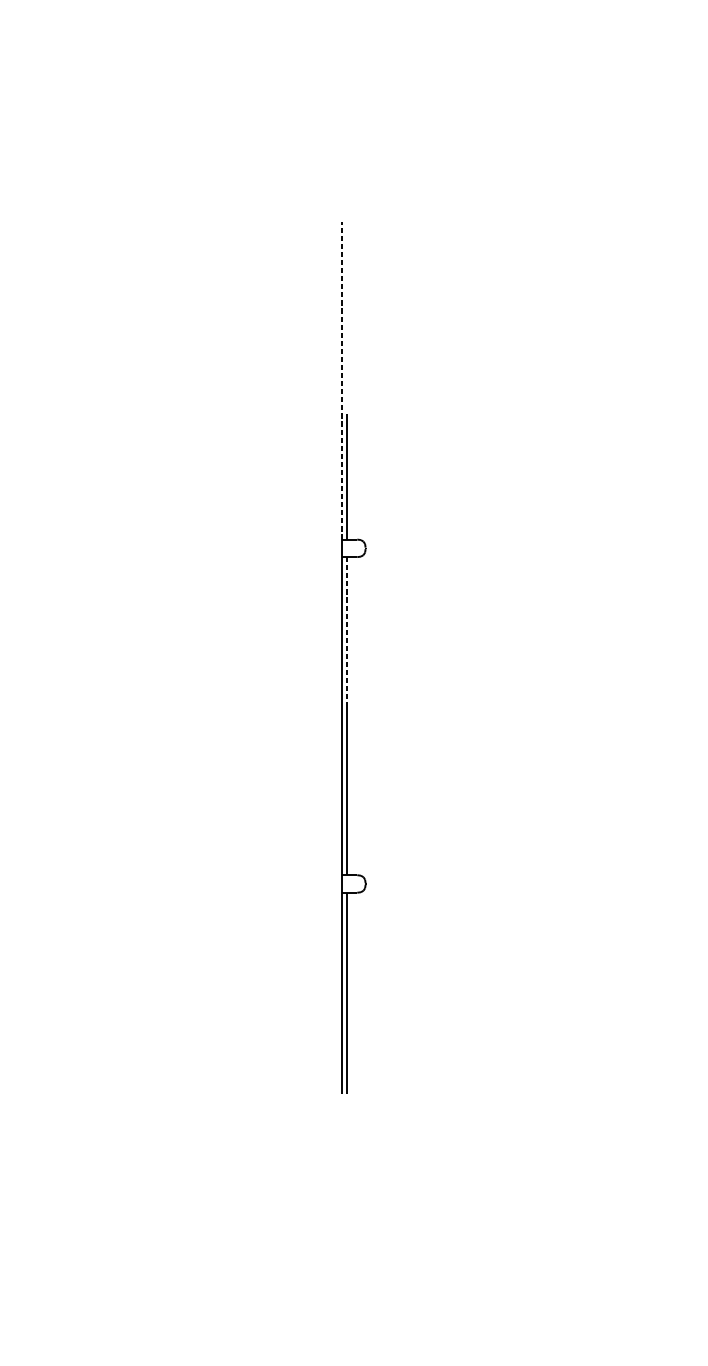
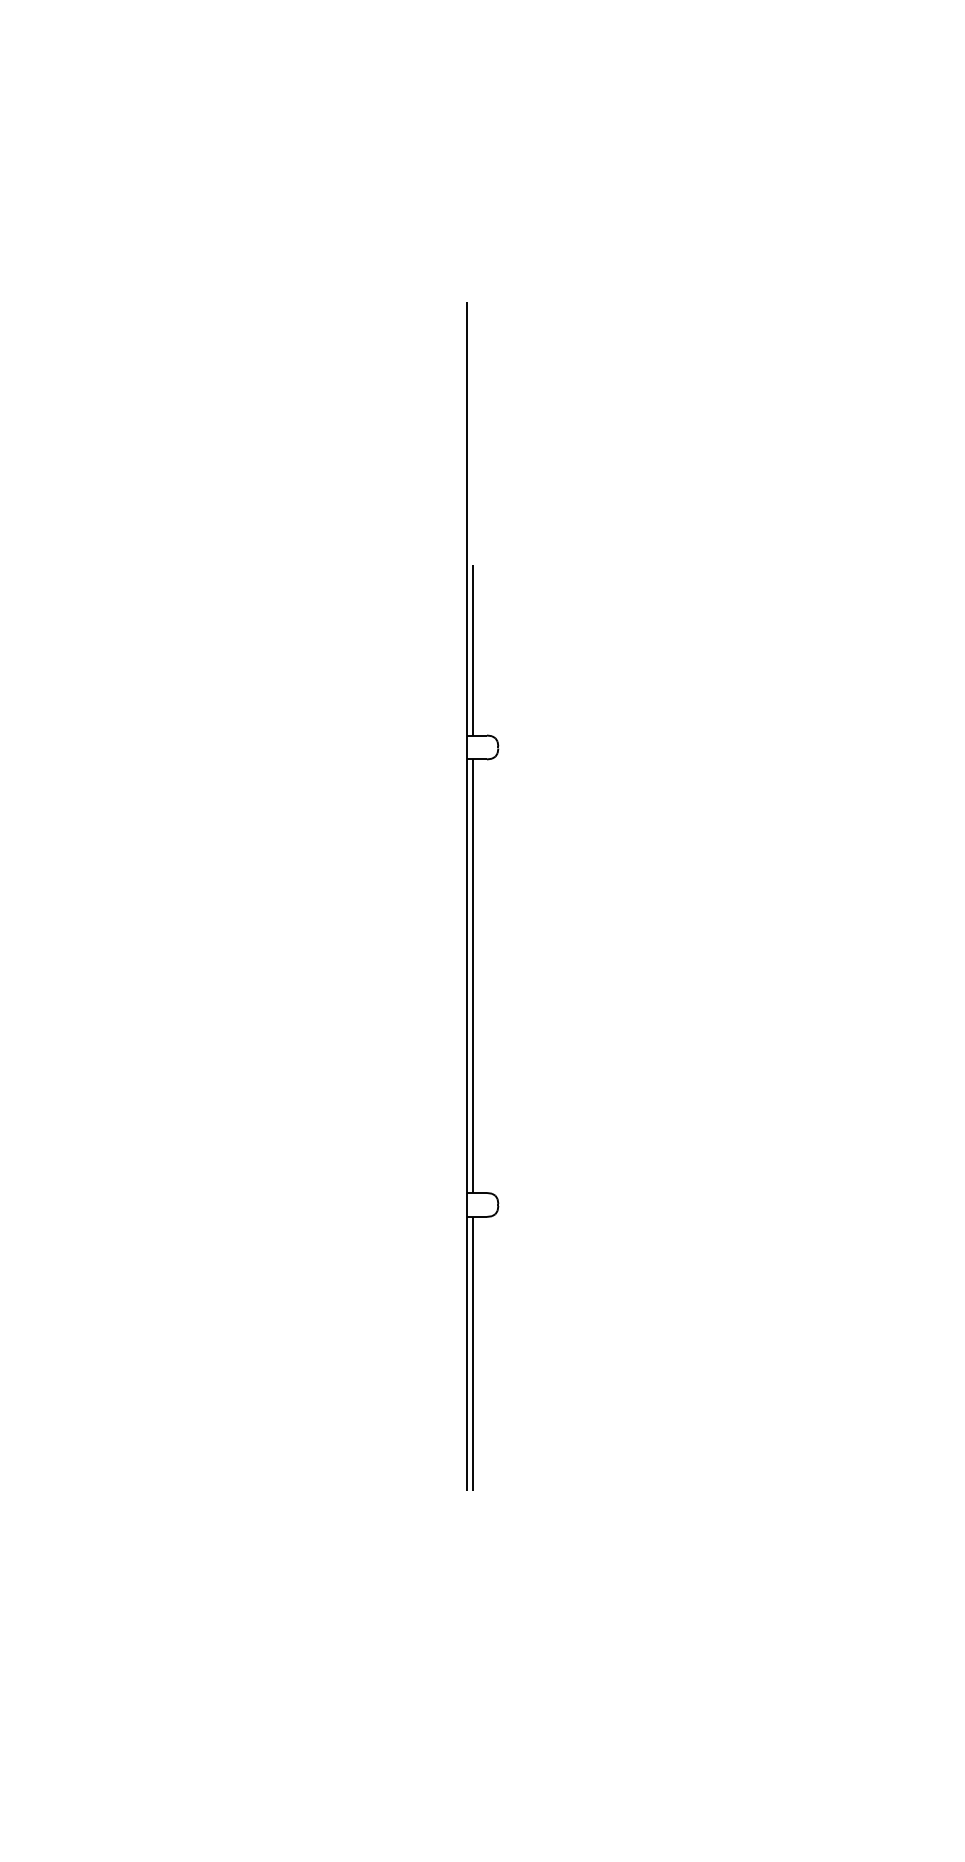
line: (342, 380) -> (466, 518), dashed -> solid
line: (346, 632) -> (472, 862), dashed -> solid

